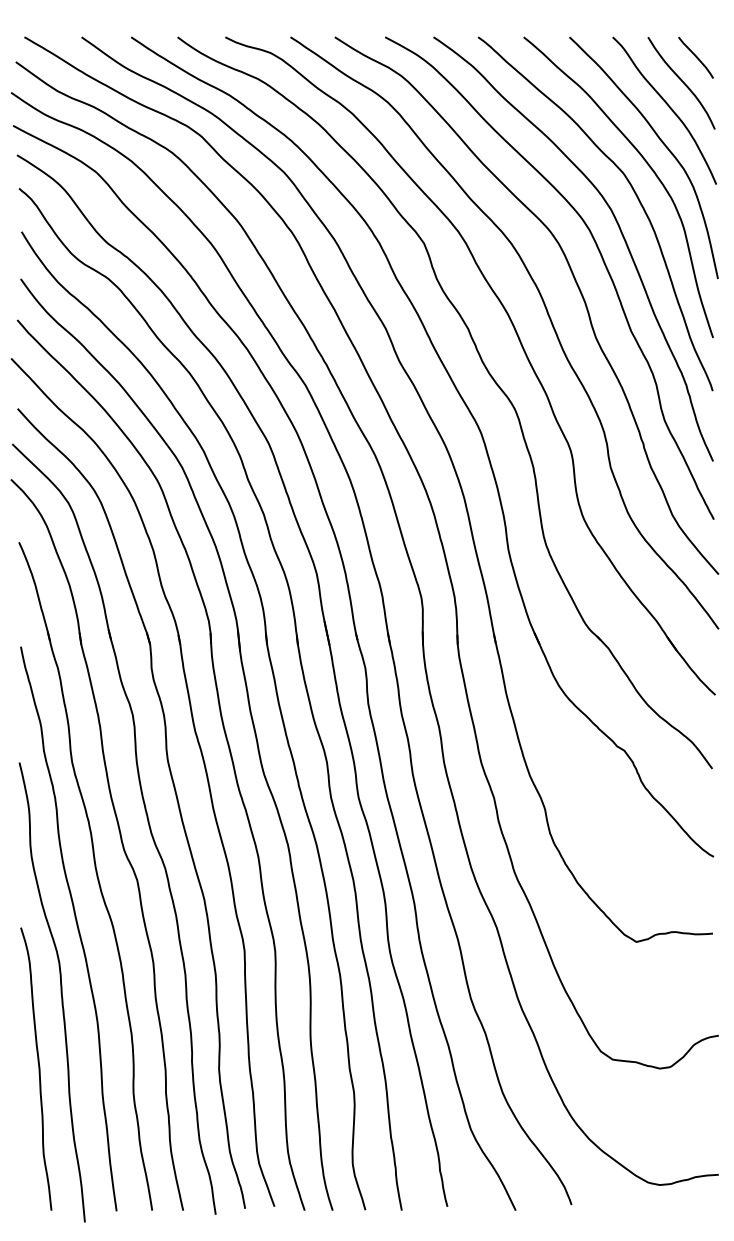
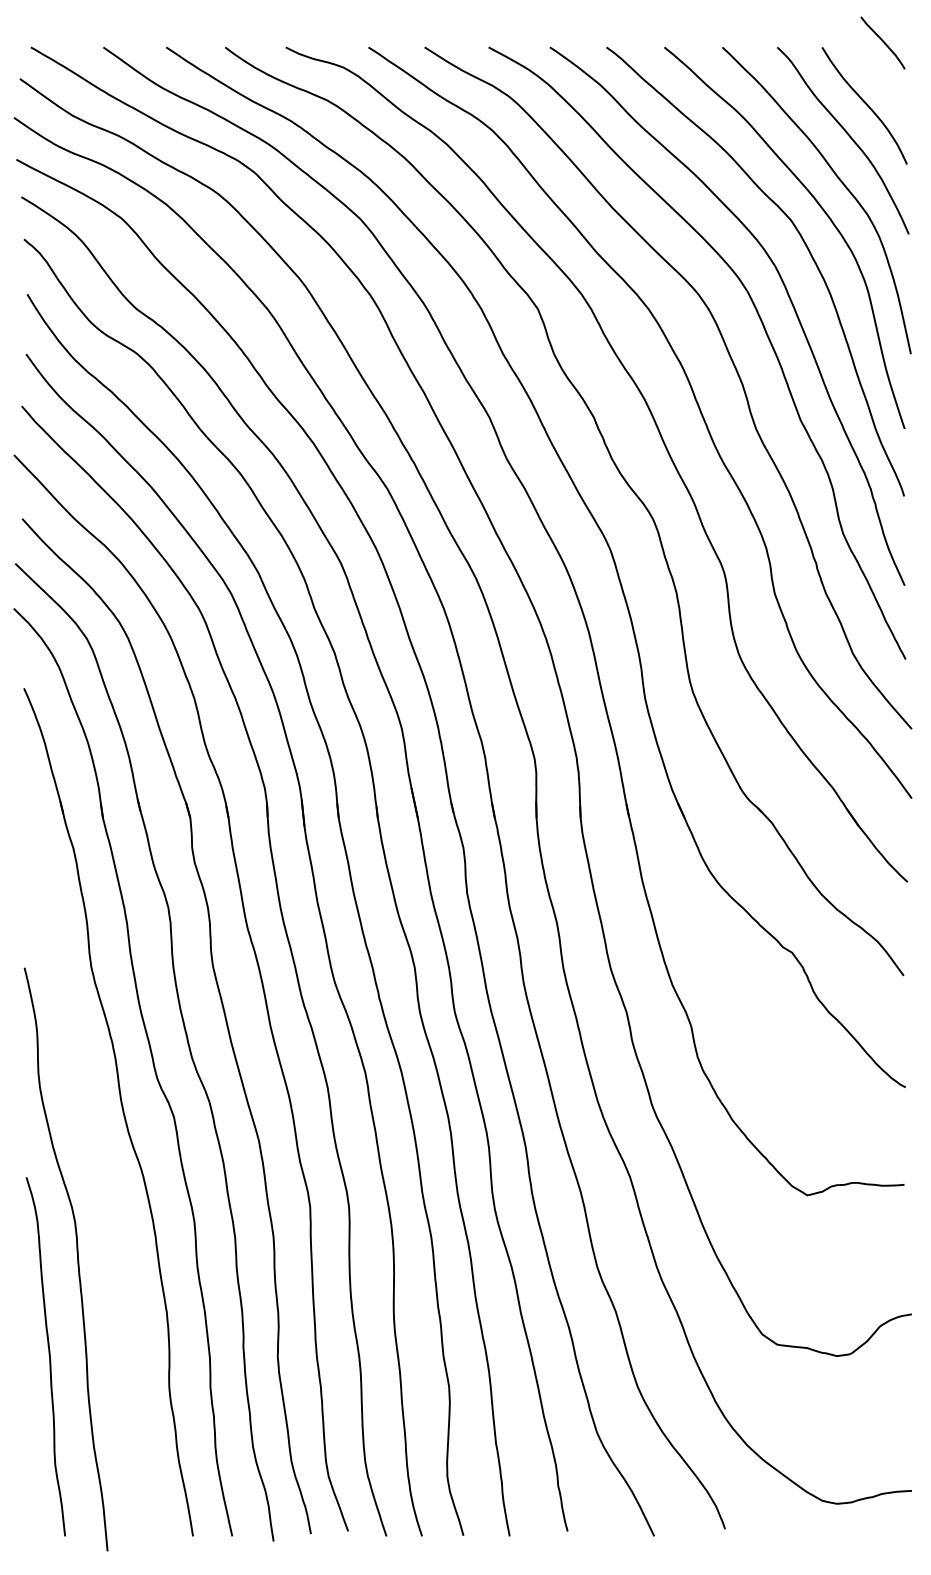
curve: (695, 57) -> (882, 42), moved
curve: (76, 926) -> (96, 1175), removed

